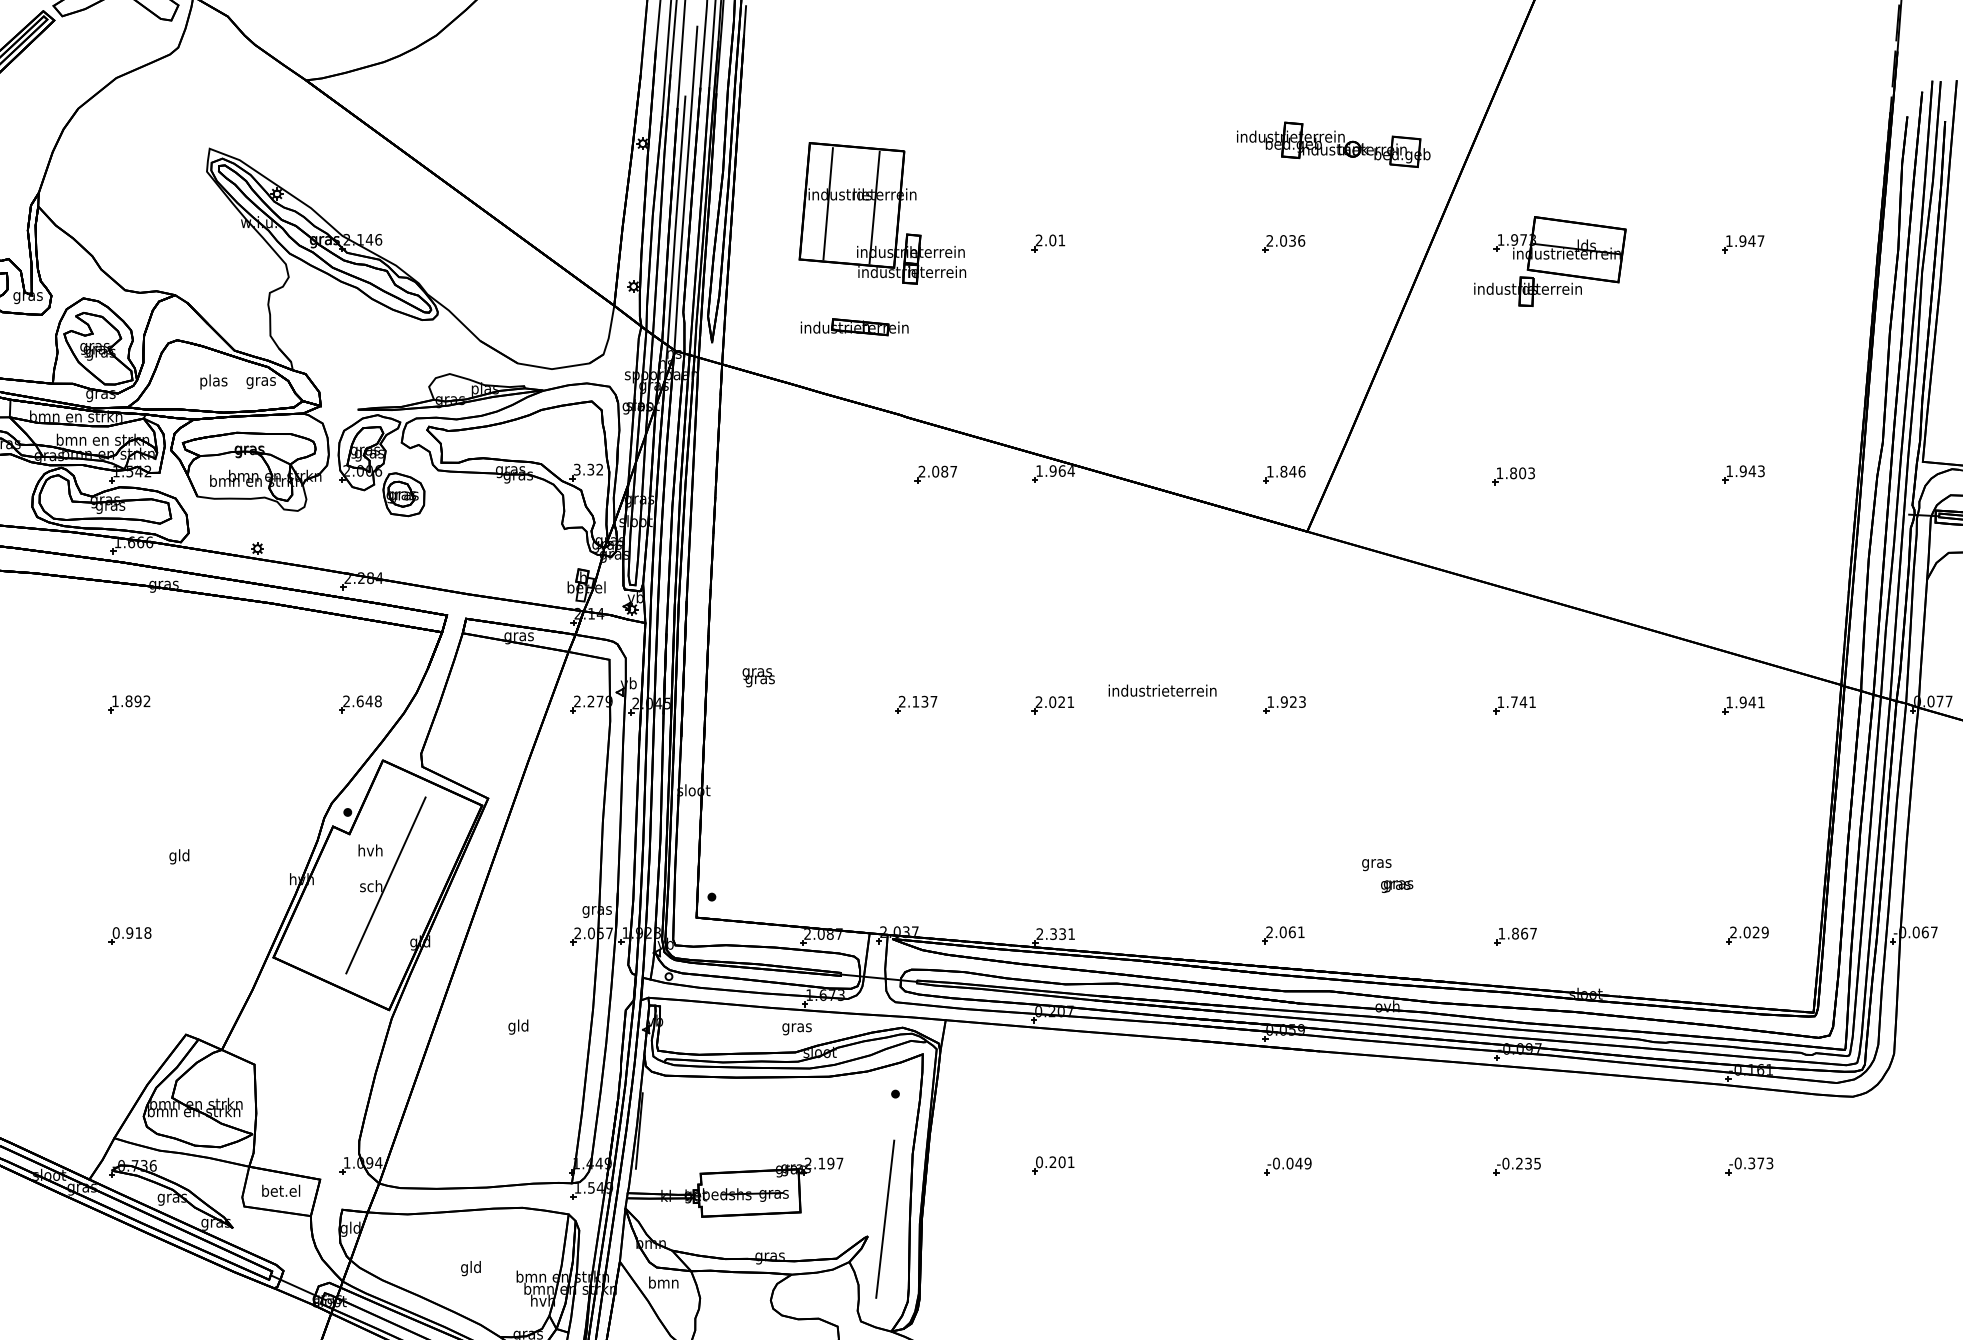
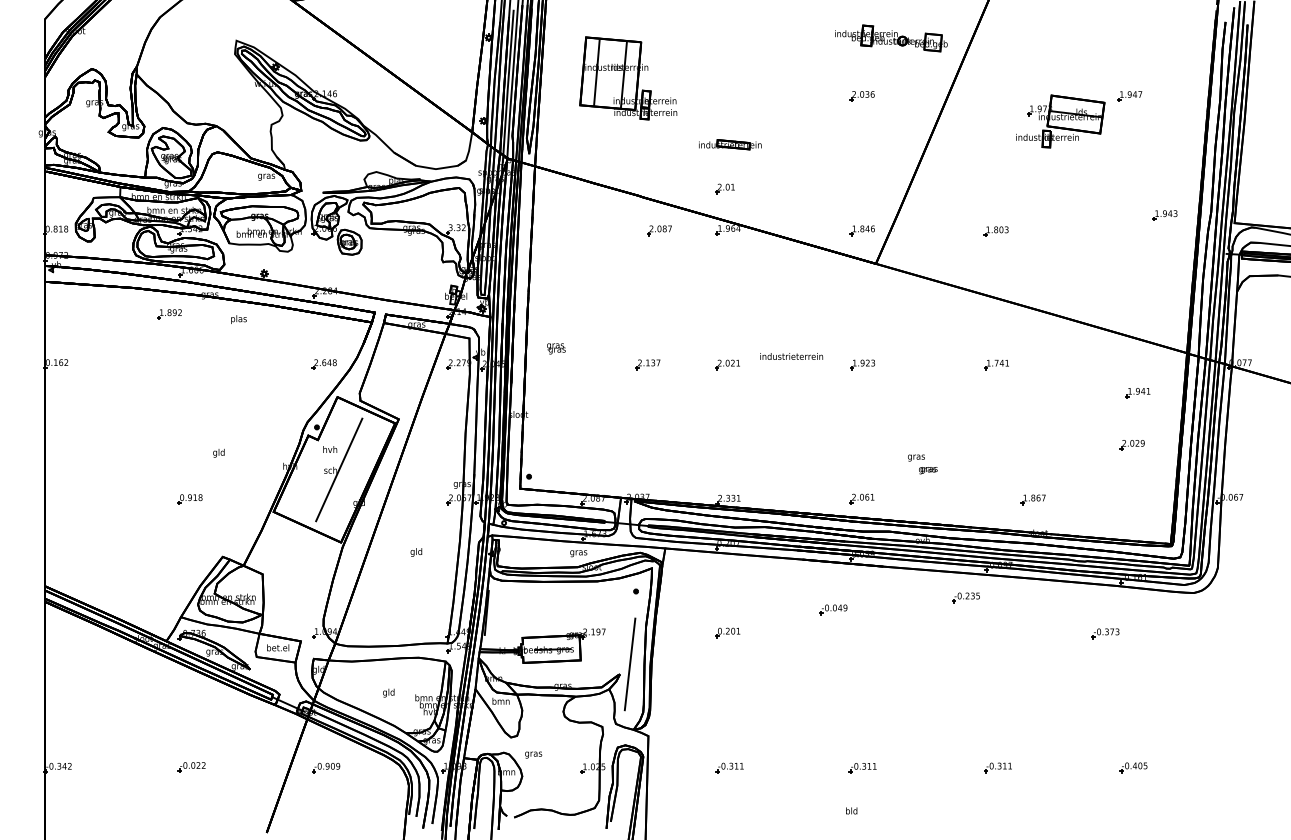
part: (1047, 242) -> (724, 188), moved
part: (1550, 261) -> (1060, 121), moved
part: (855, 326) -> (730, 144), moved
text: (213, 381) -> (238, 319), moved
part: (1742, 474) -> (1164, 215), moved
part: (128, 704) -> (169, 314), moved
part: (1742, 706) -> (1137, 393), moved
part: (1514, 936) -> (1032, 499), moved
part: (1745, 936) -> (1131, 445), moved
part: (1287, 1166) -> (833, 609), moved
part: (1515, 1166) -> (965, 597), moved
part: (1749, 1166) -> (1105, 633), moved

